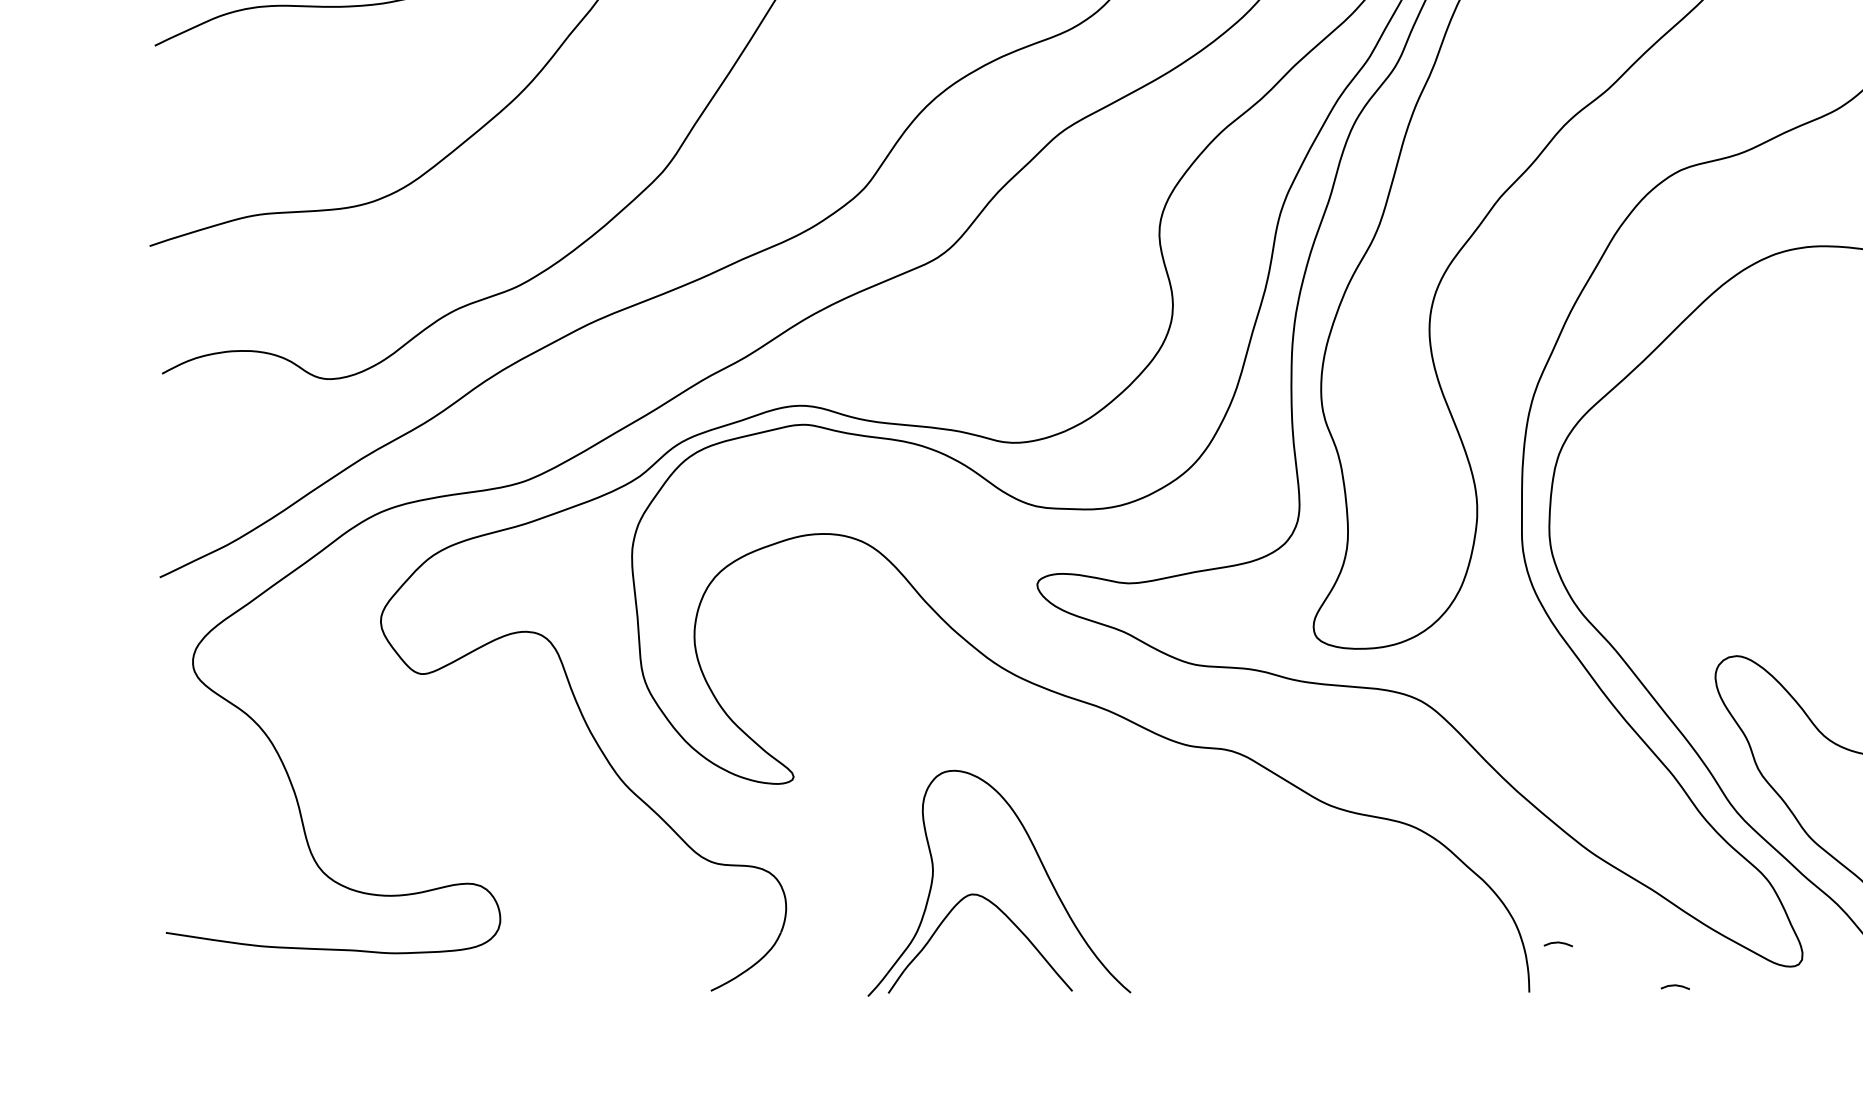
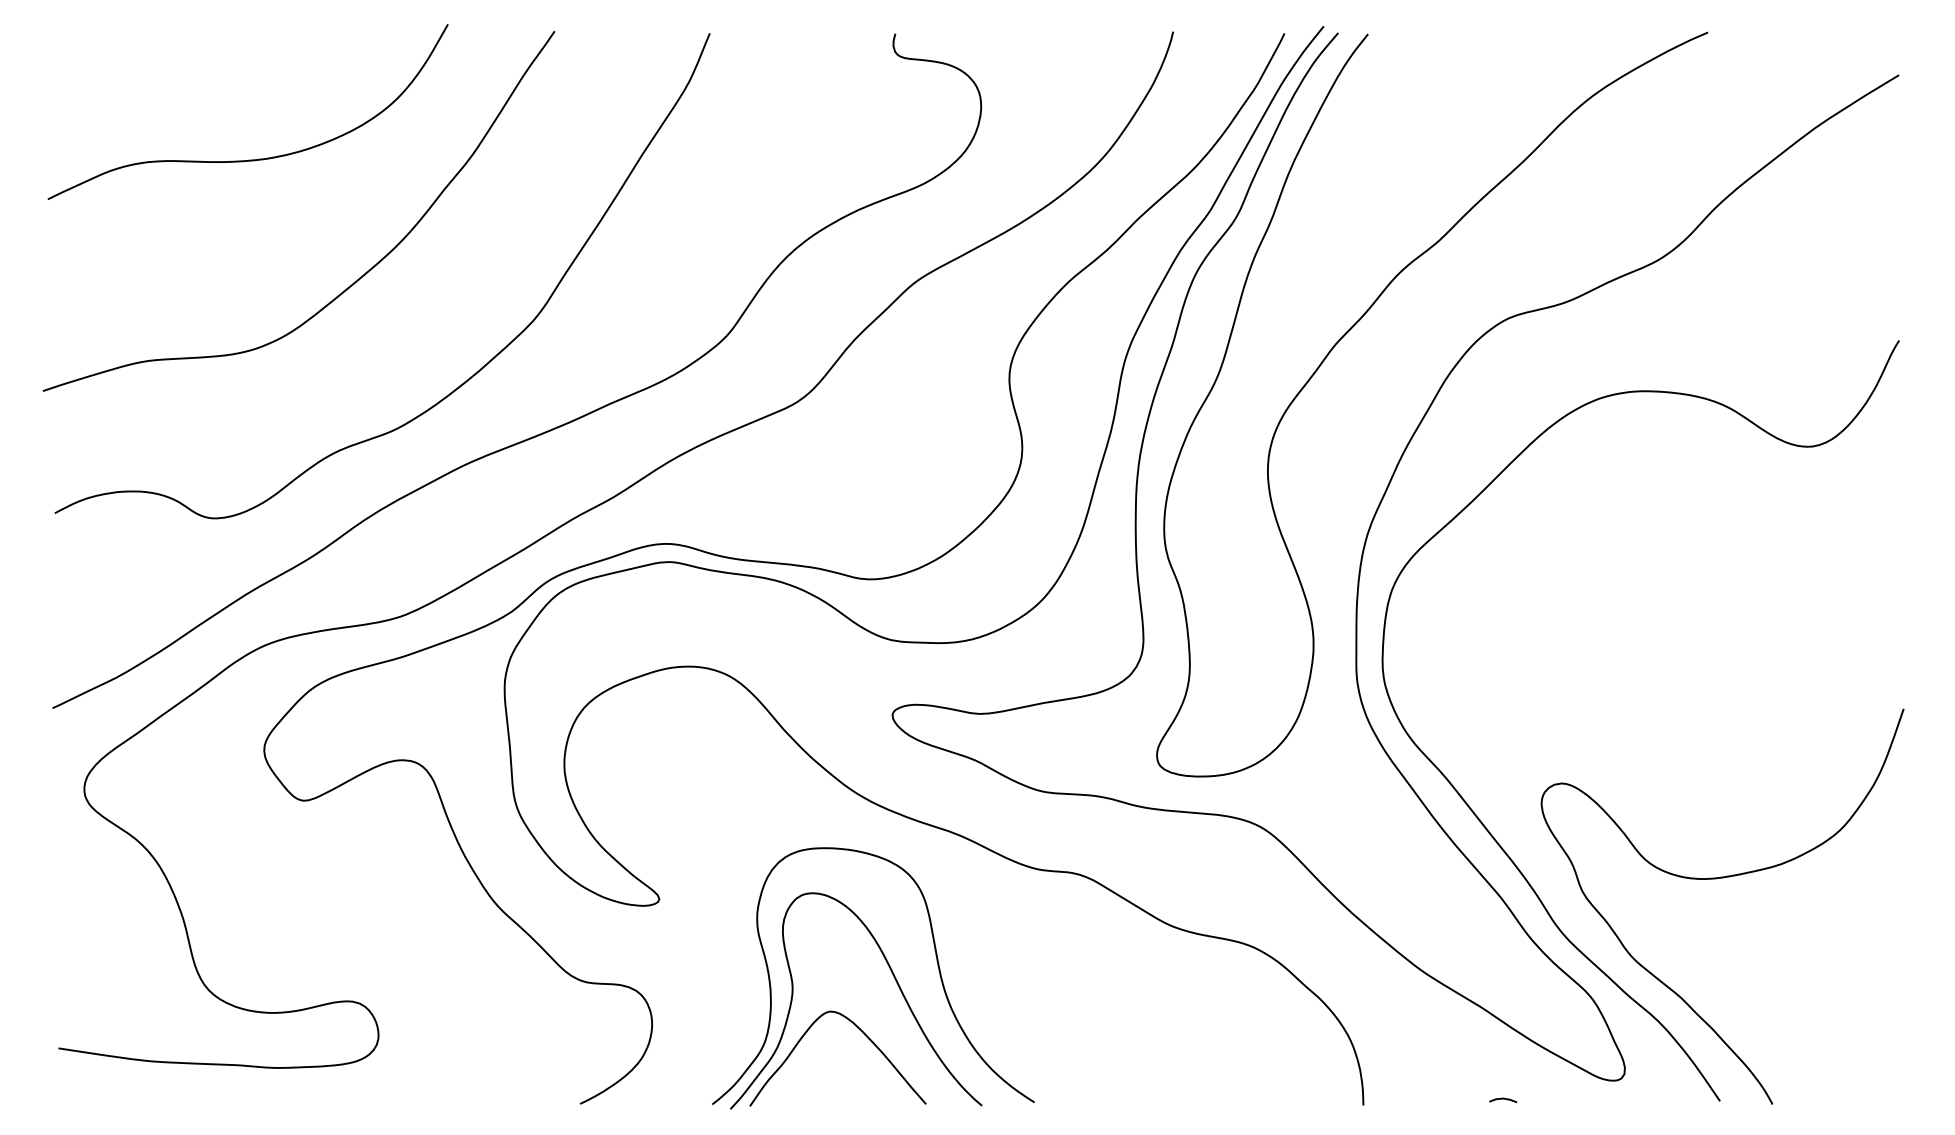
curve: (1083, 842) -> (936, 961), added
line: (1558, 943) -> (1391, 1058), removed

